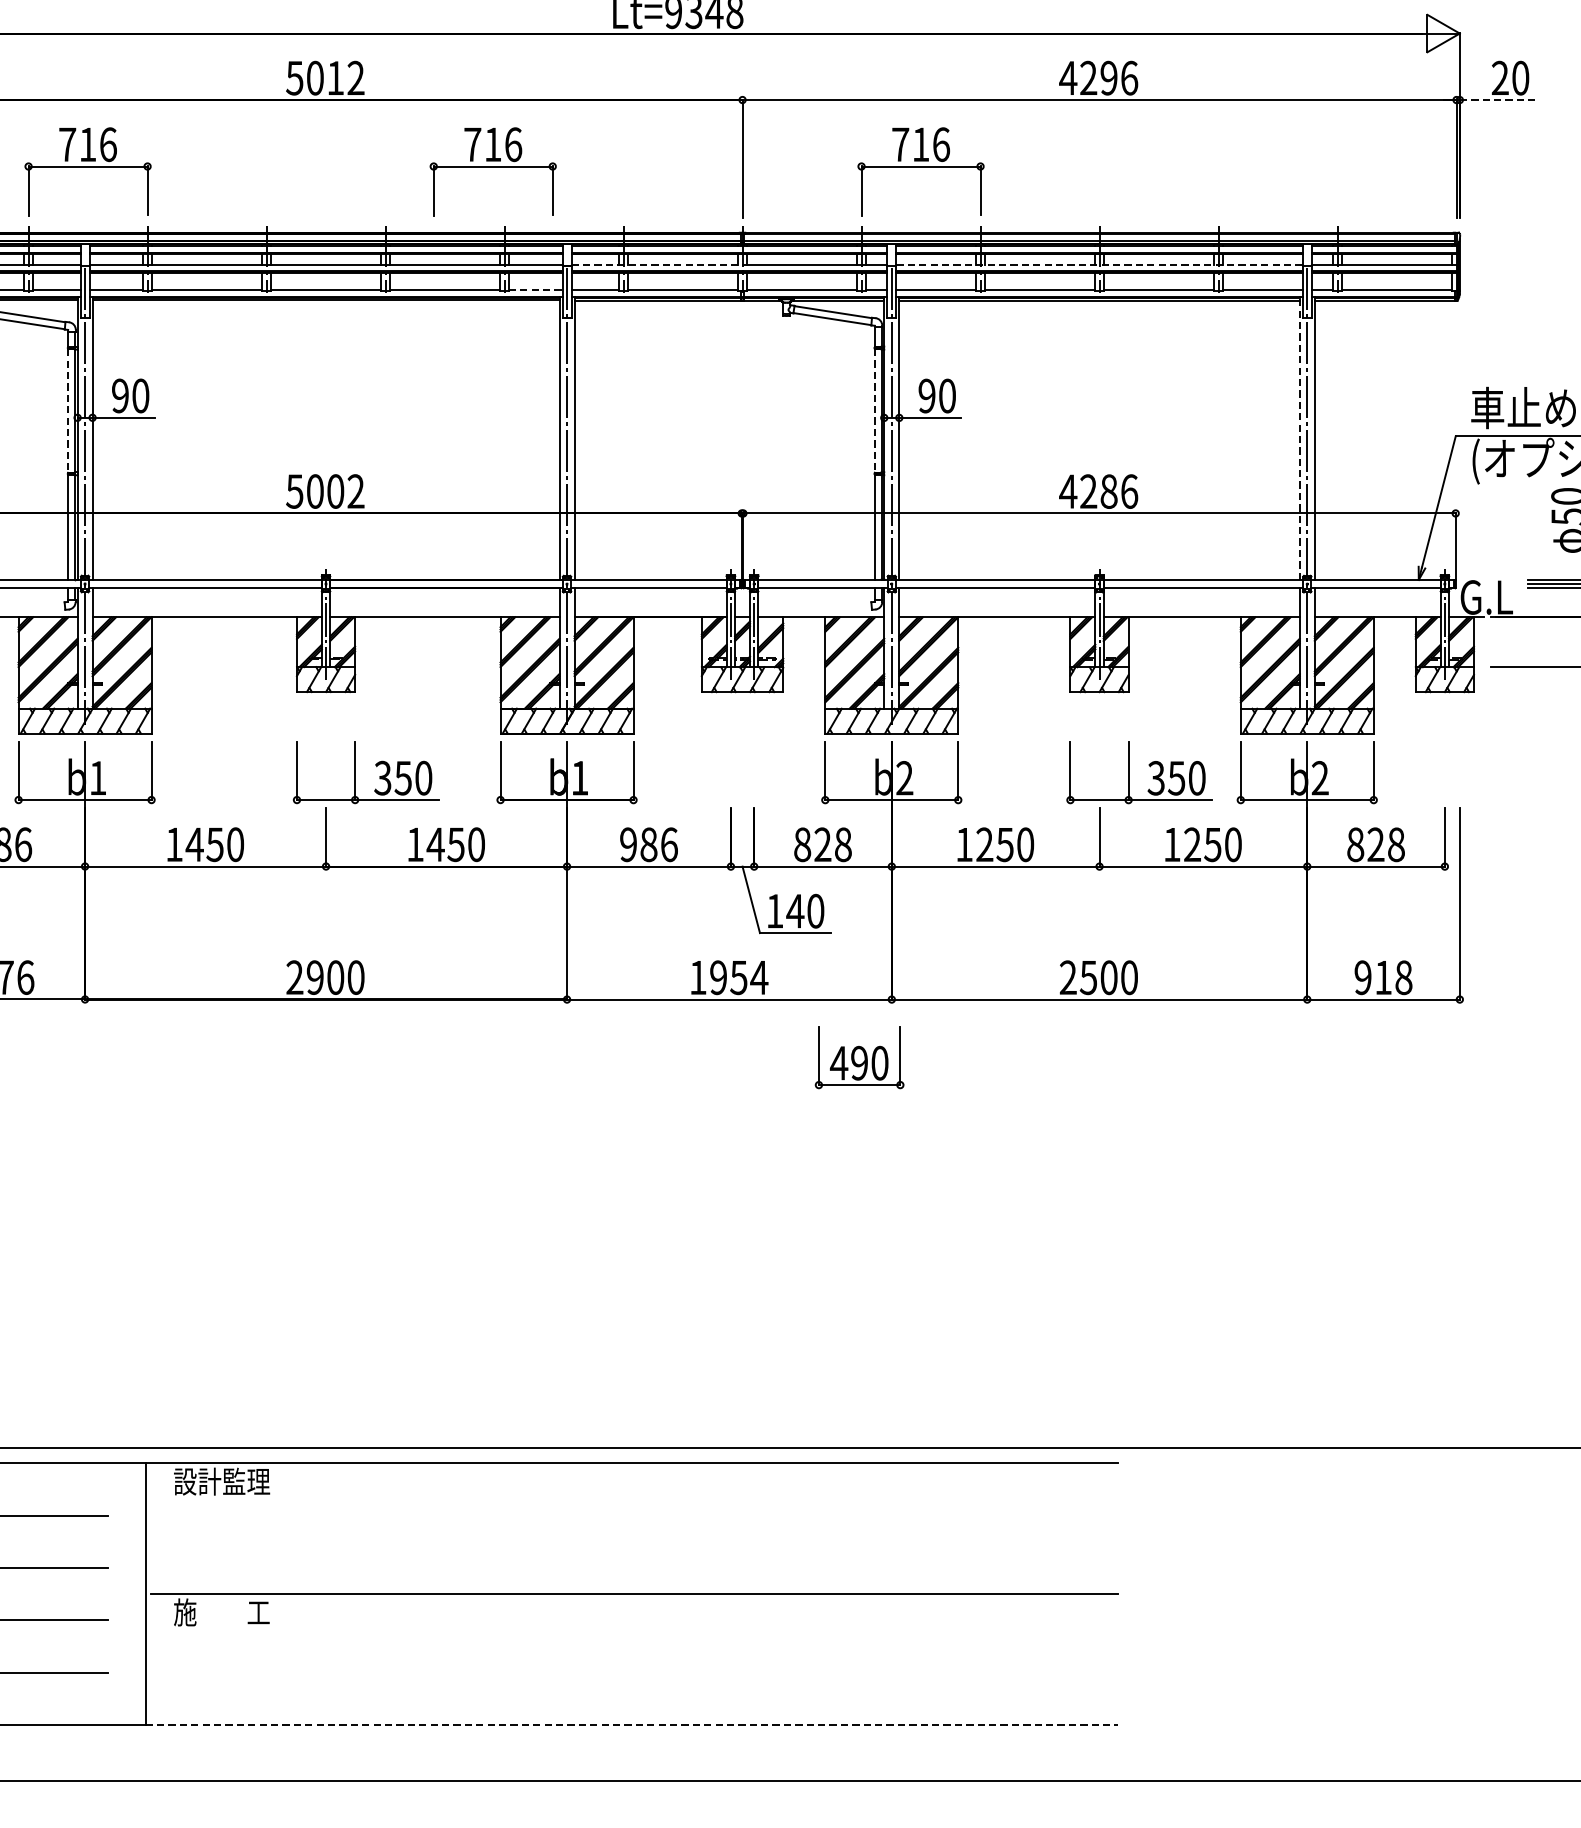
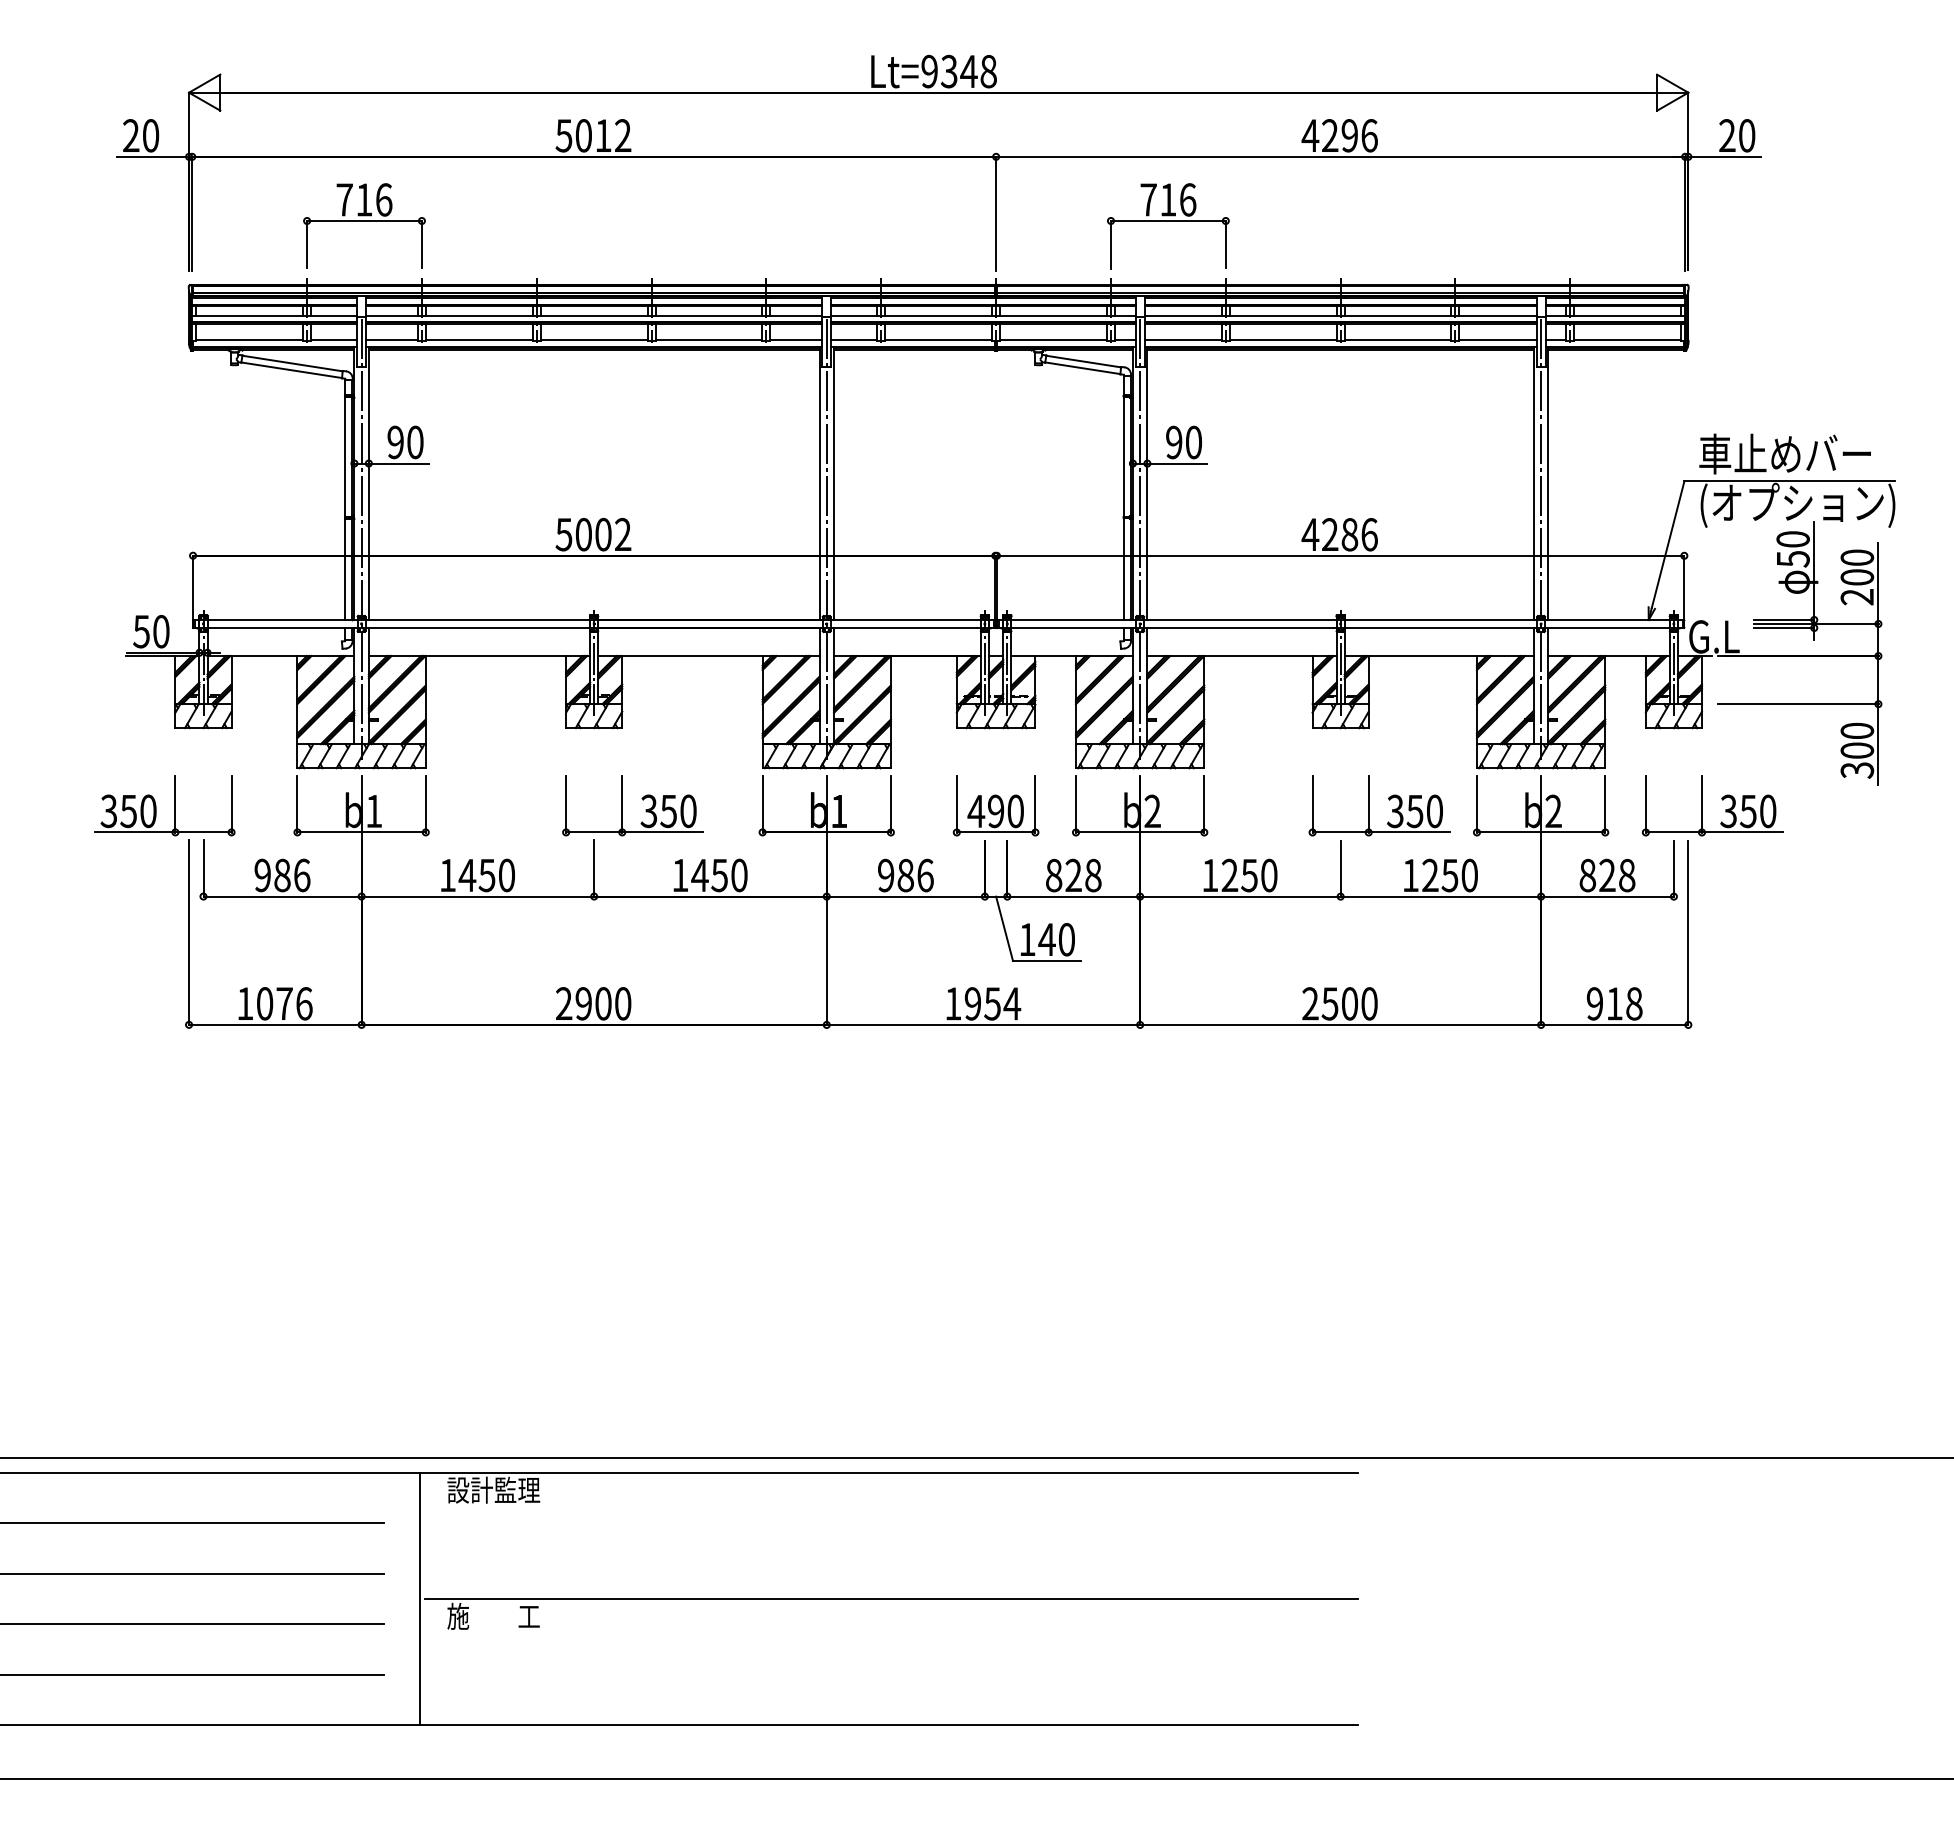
line: (1497, 99) -> (1724, 156), dashed -> solid
part: (493, 171) -> (755, 225), removed
line: (657, 264) -> (914, 315), dashed -> solid
line: (1100, 264) -> (1341, 315), dashed -> solid
line: (535, 290) -> (796, 340), dashed -> solid
line: (68, 410) -> (345, 456), dashed -> solid
line: (874, 410) -> (1123, 456), dashed -> solid
line: (1299, 438) -> (1533, 483), dashed -> solid
part: (1474, 772) -> (1702, 805), added
part: (858, 1057) -> (995, 805), moved
line: (632, 1724) -> (889, 1724), dashed -> solid

